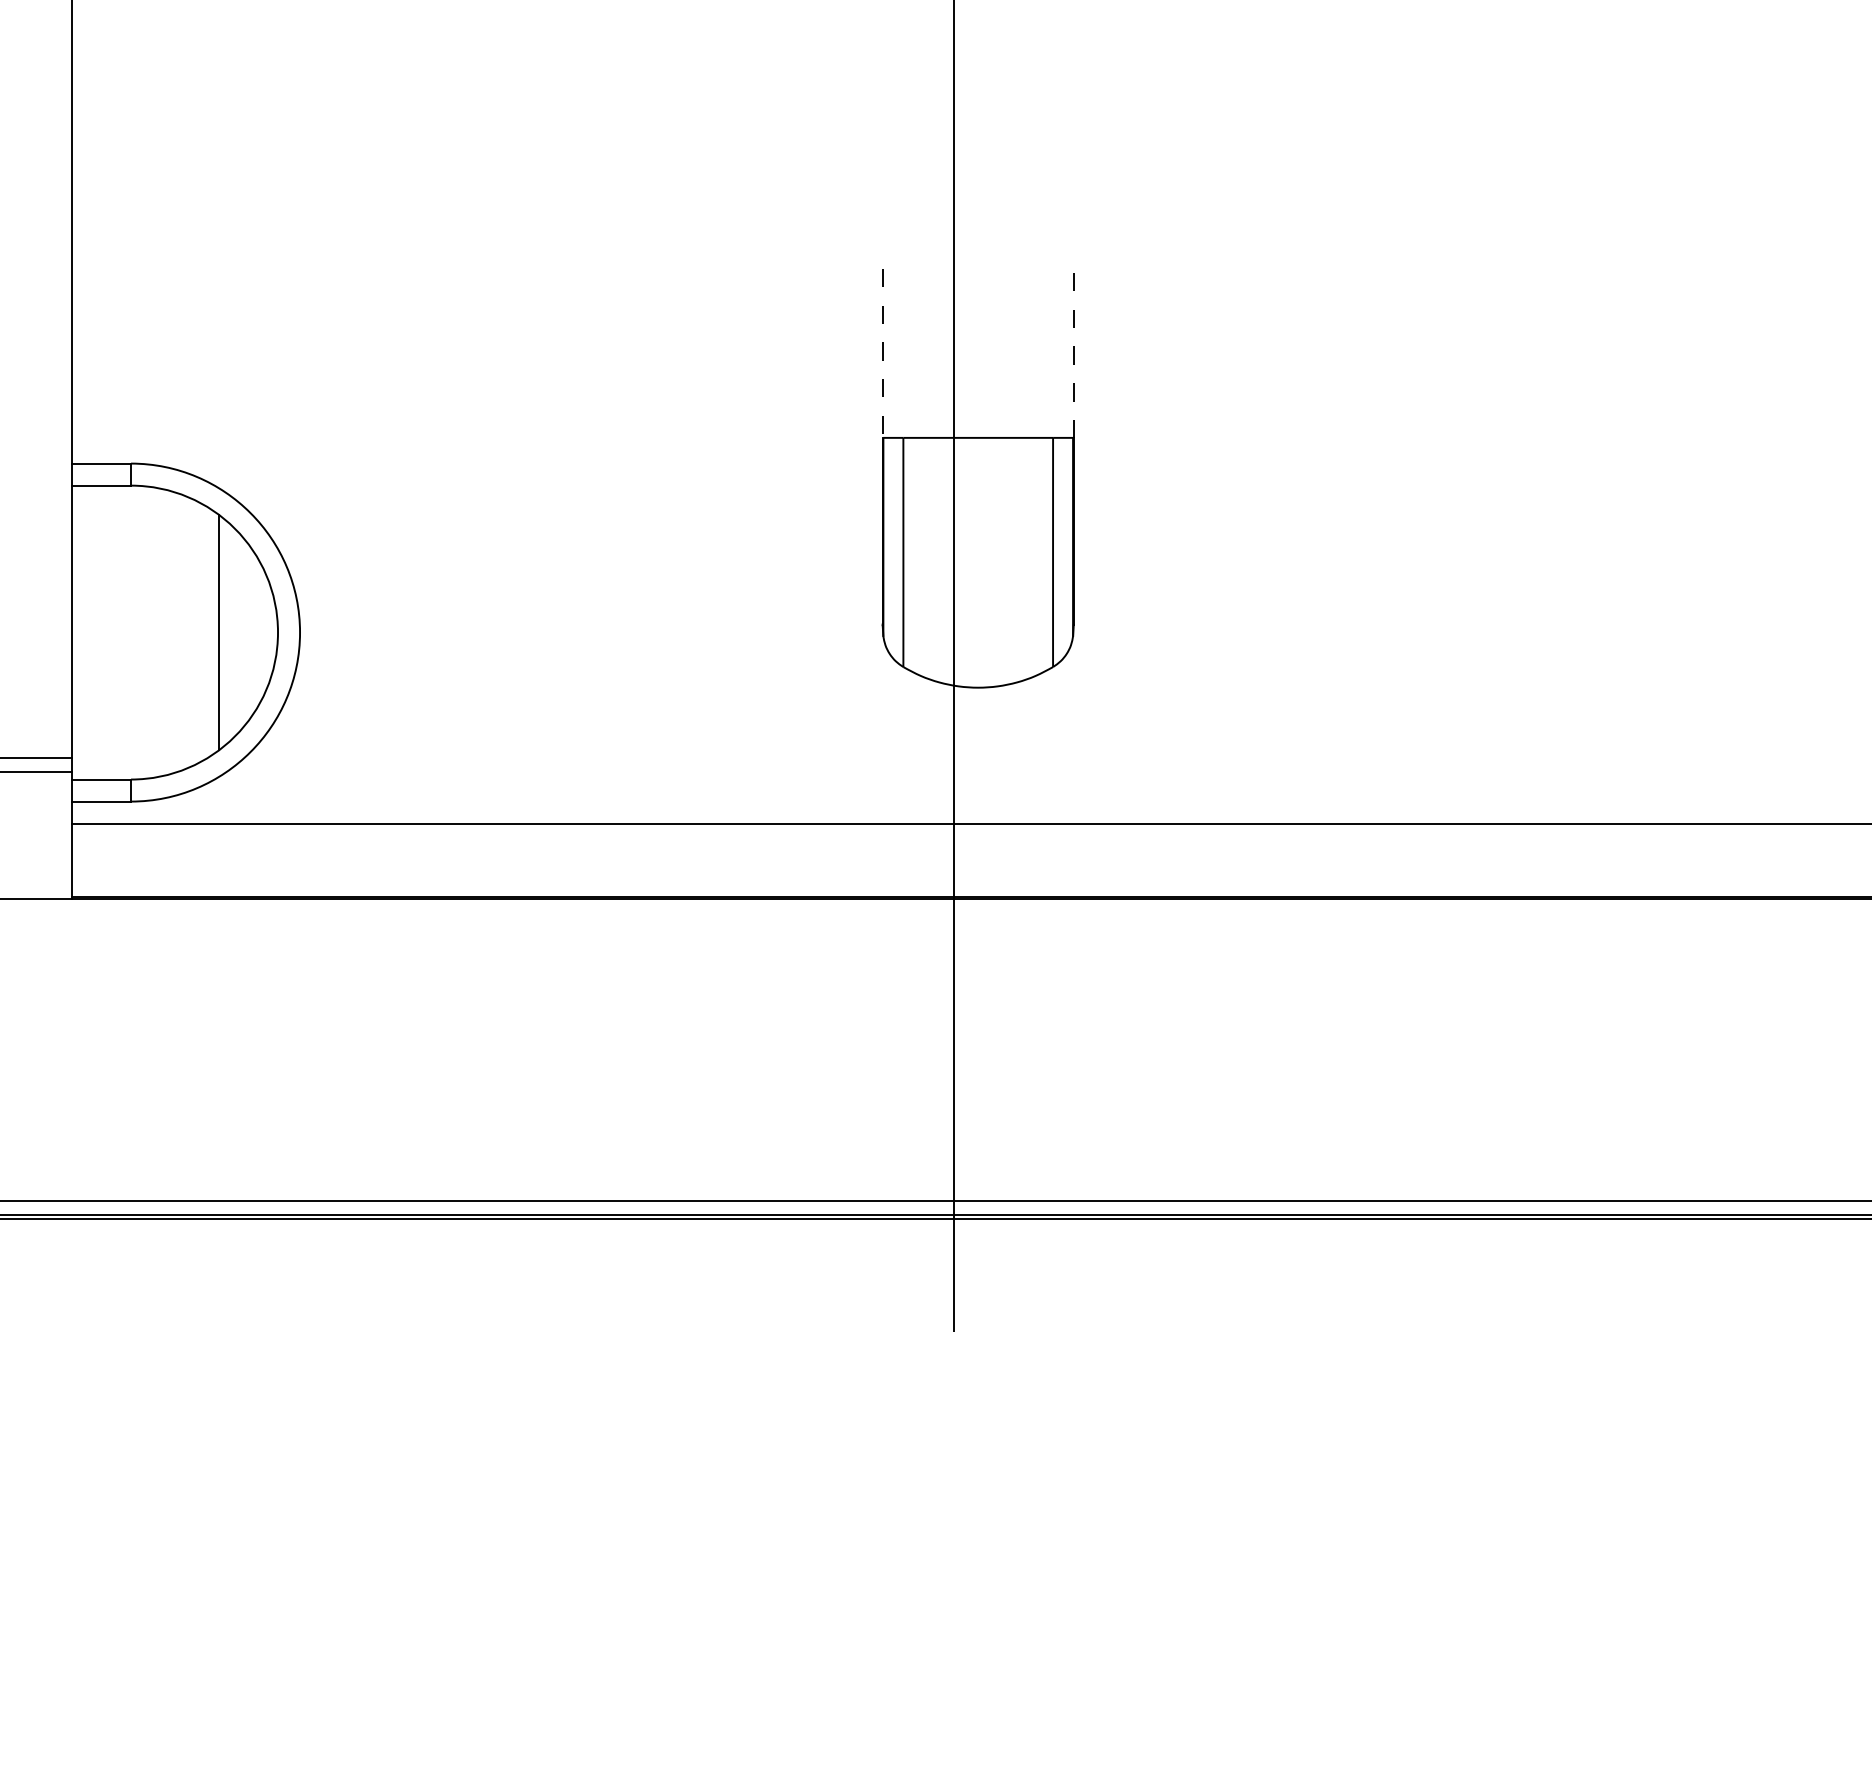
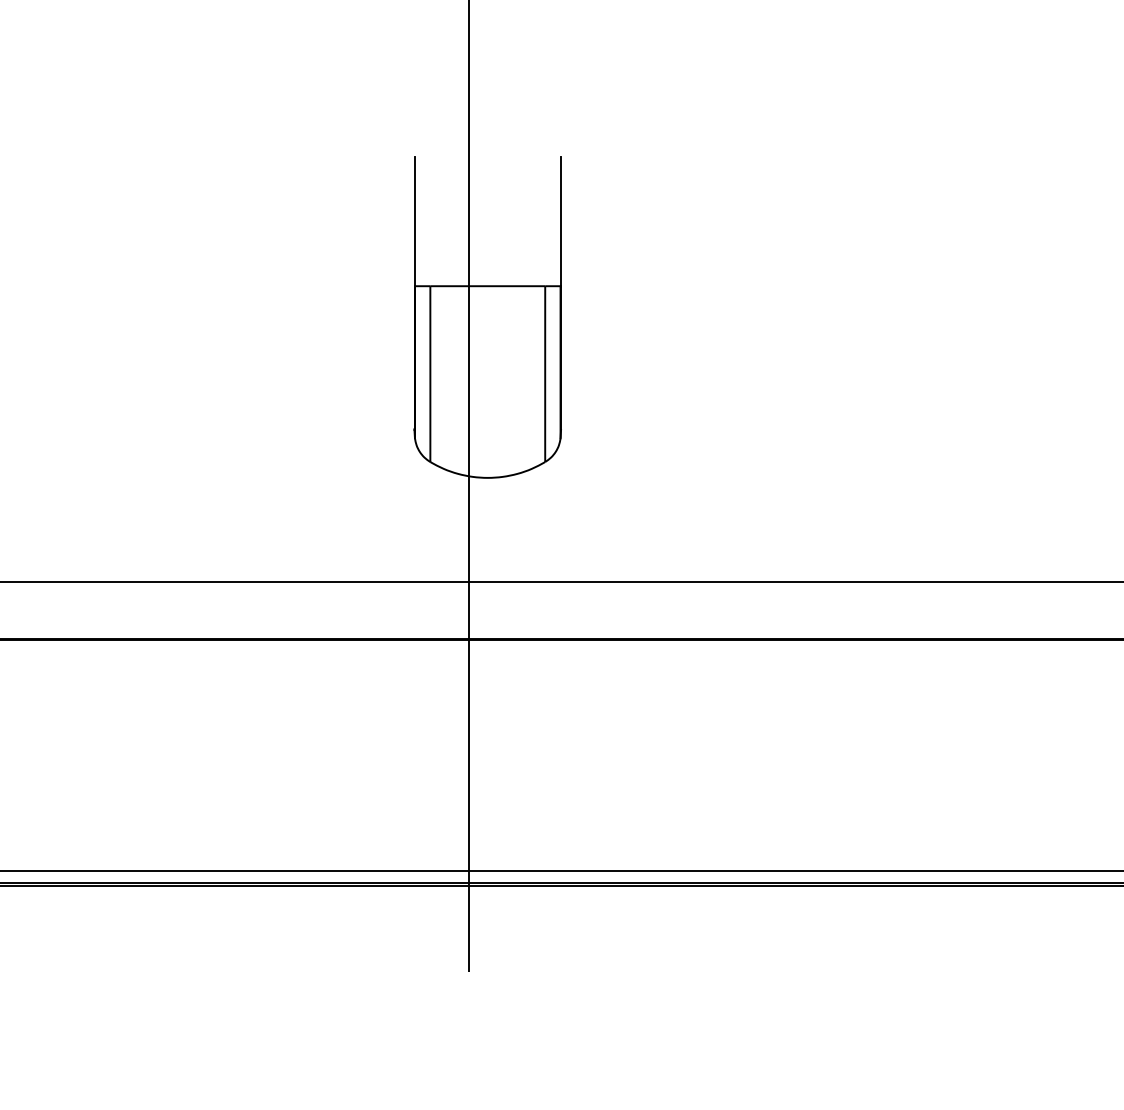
line: (882, 353) -> (414, 221), dashed -> solid
line: (1073, 353) -> (560, 221), dashed -> solid

